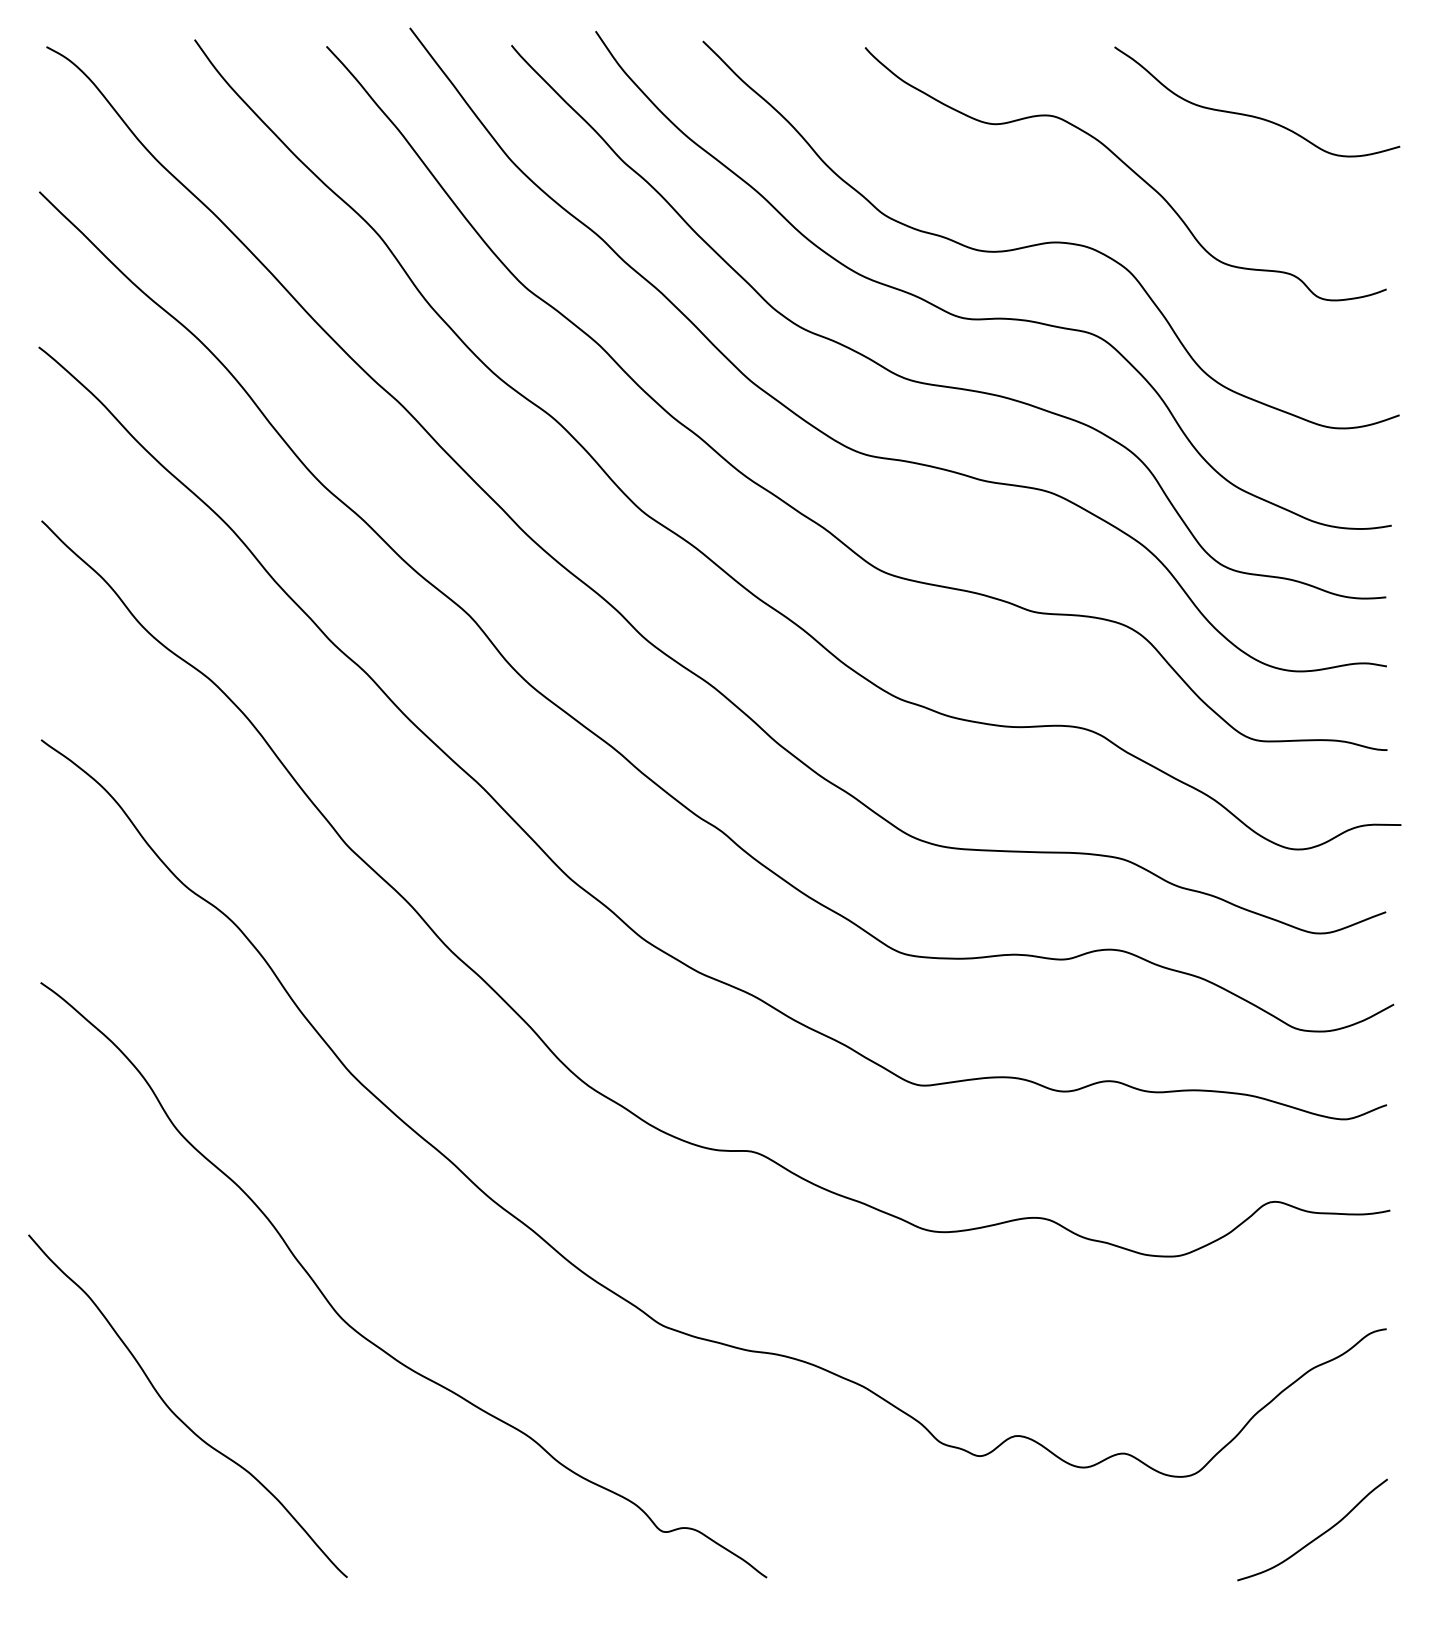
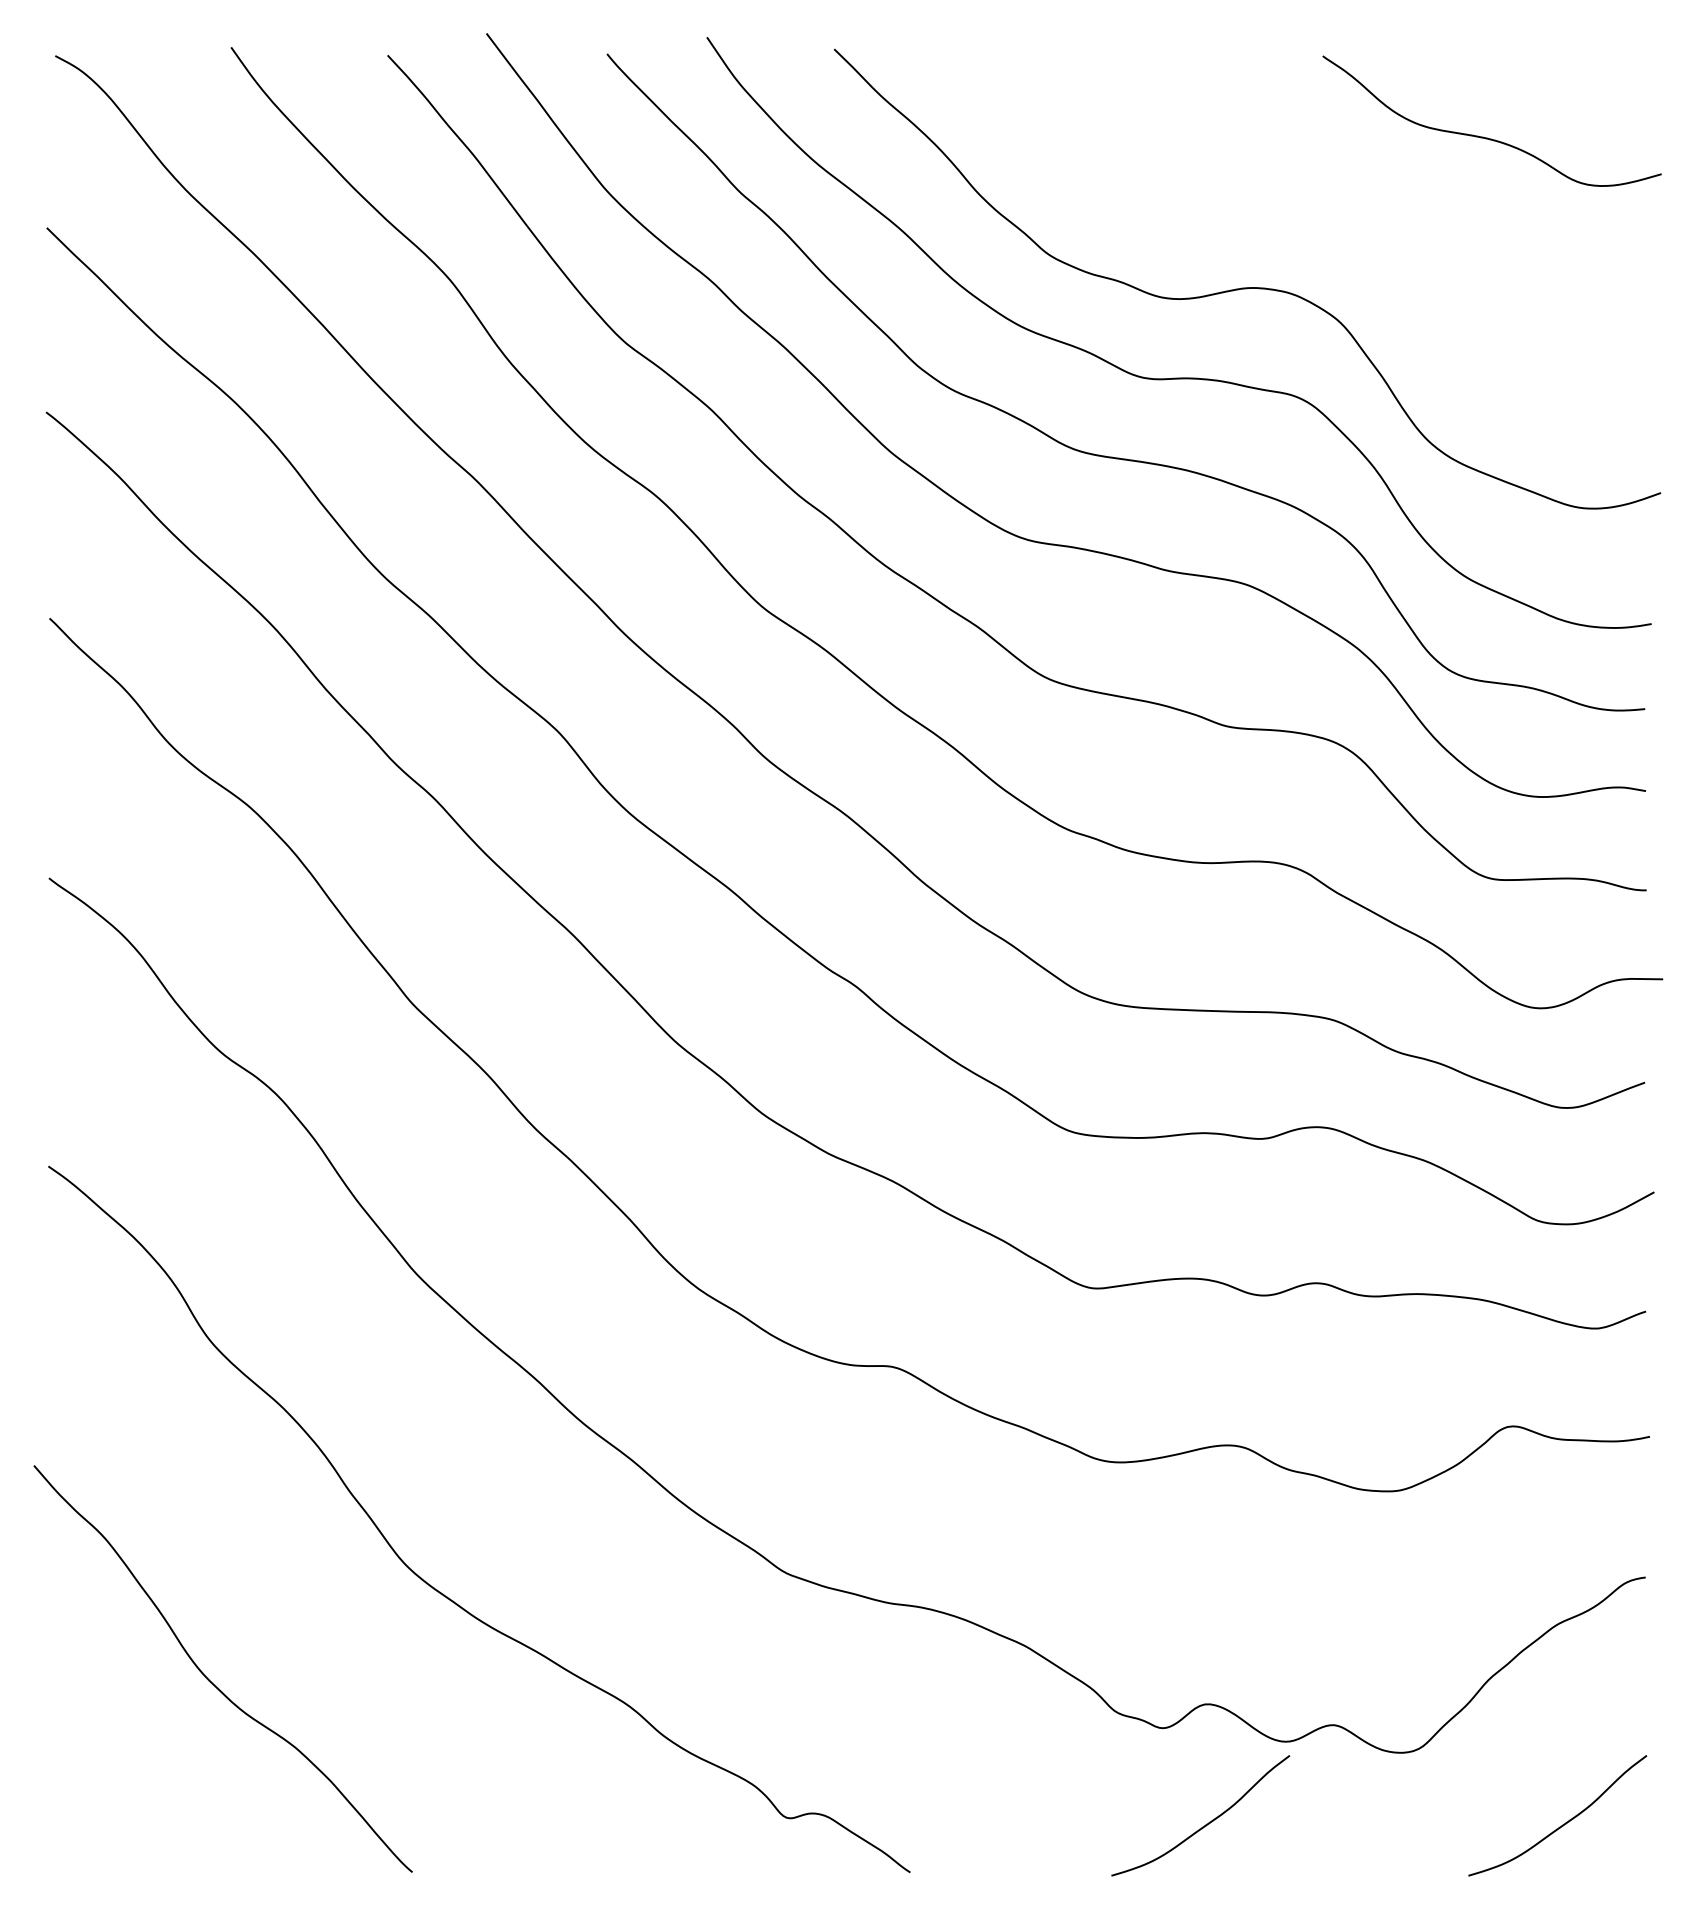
curve: (1129, 168) -> (1340, 200), removed
curve: (1015, 1537) -> (1205, 1824), added

